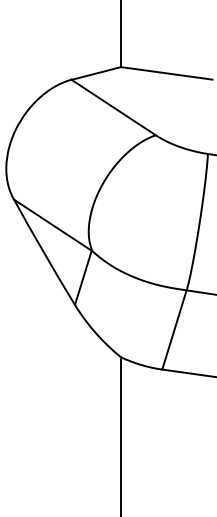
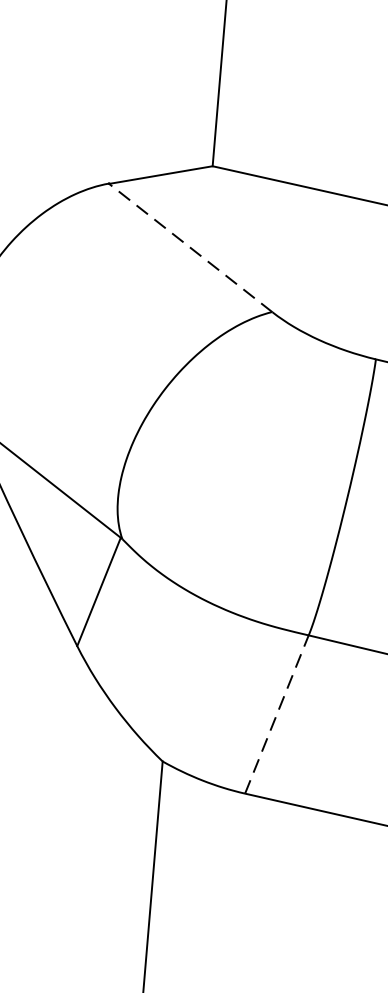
line: (113, 107) -> (190, 247), solid -> dashed
line: (174, 329) -> (277, 713), solid -> dashed

